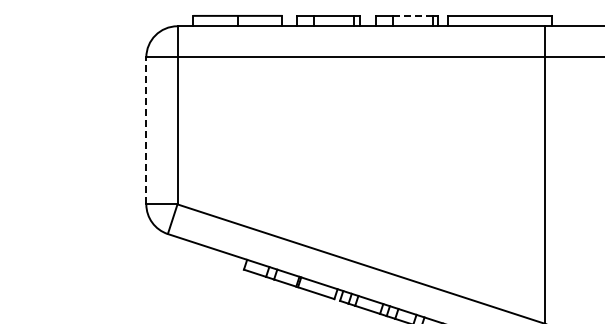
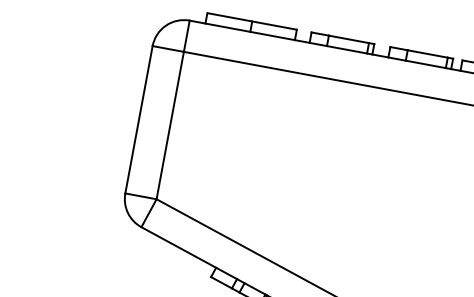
line: (413, 15) -> (428, 53), dashed -> solid
line: (146, 130) -> (139, 119), dashed -> solid

